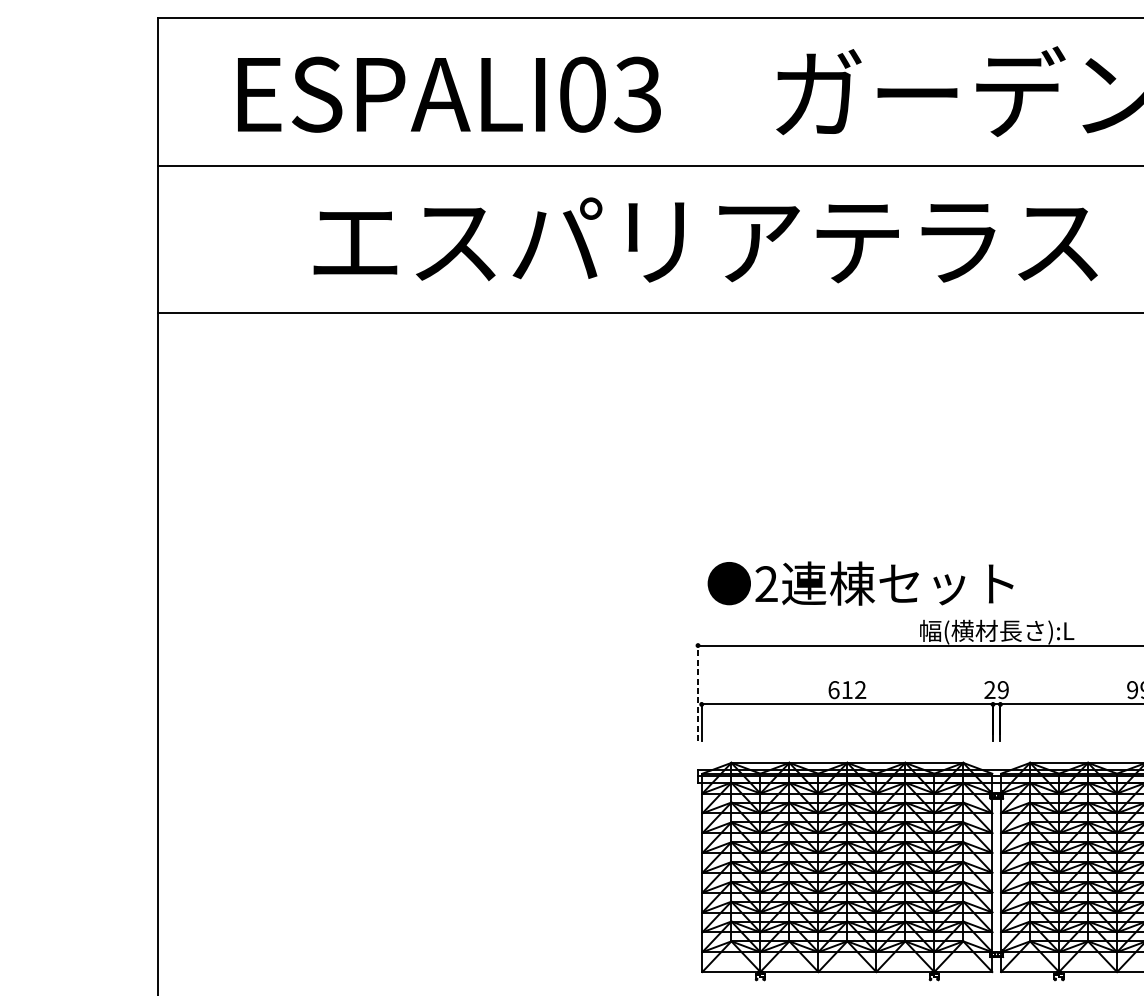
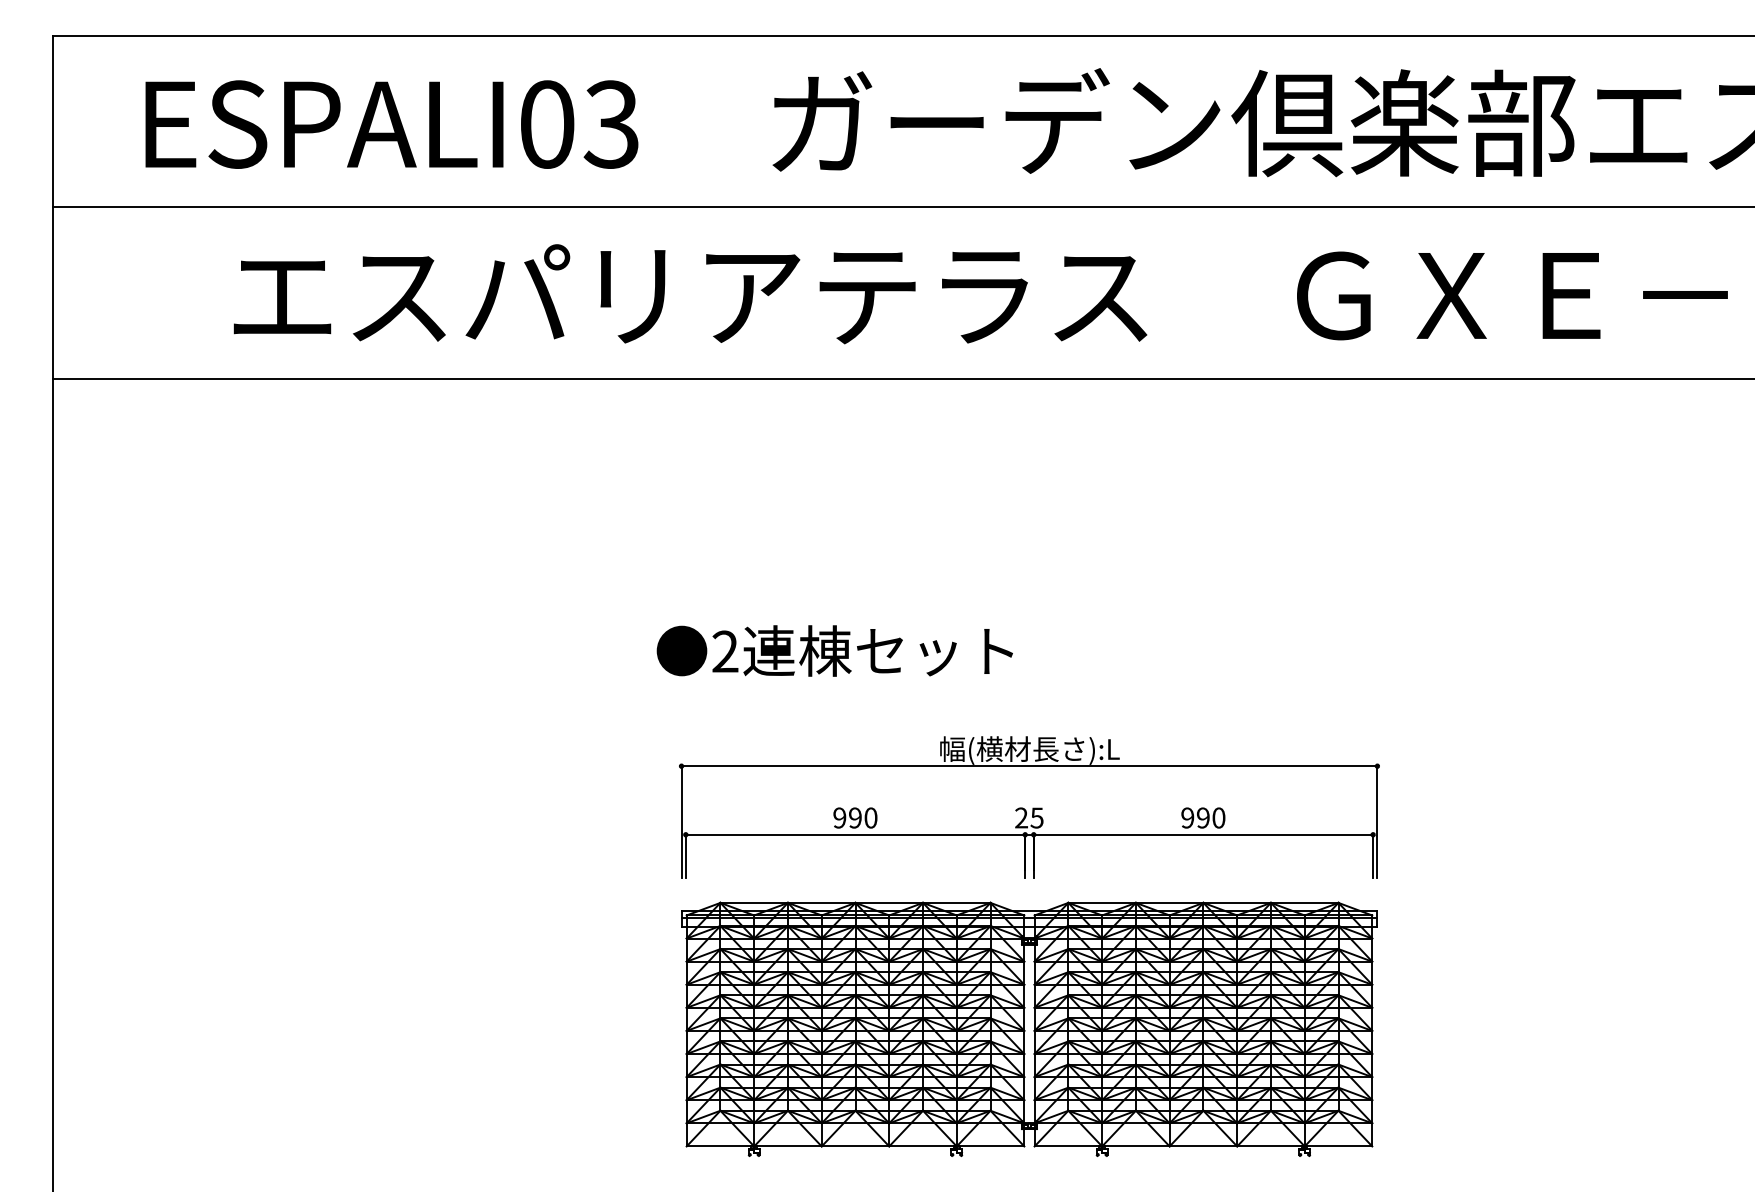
text: (860, 583) -> (834, 650), moved
text: (847, 689) -> (855, 817), 612 -> 990
text: (1002, 689) -> (1036, 817), 29 -> 25
line: (697, 693) -> (681, 821), dashed -> solid

